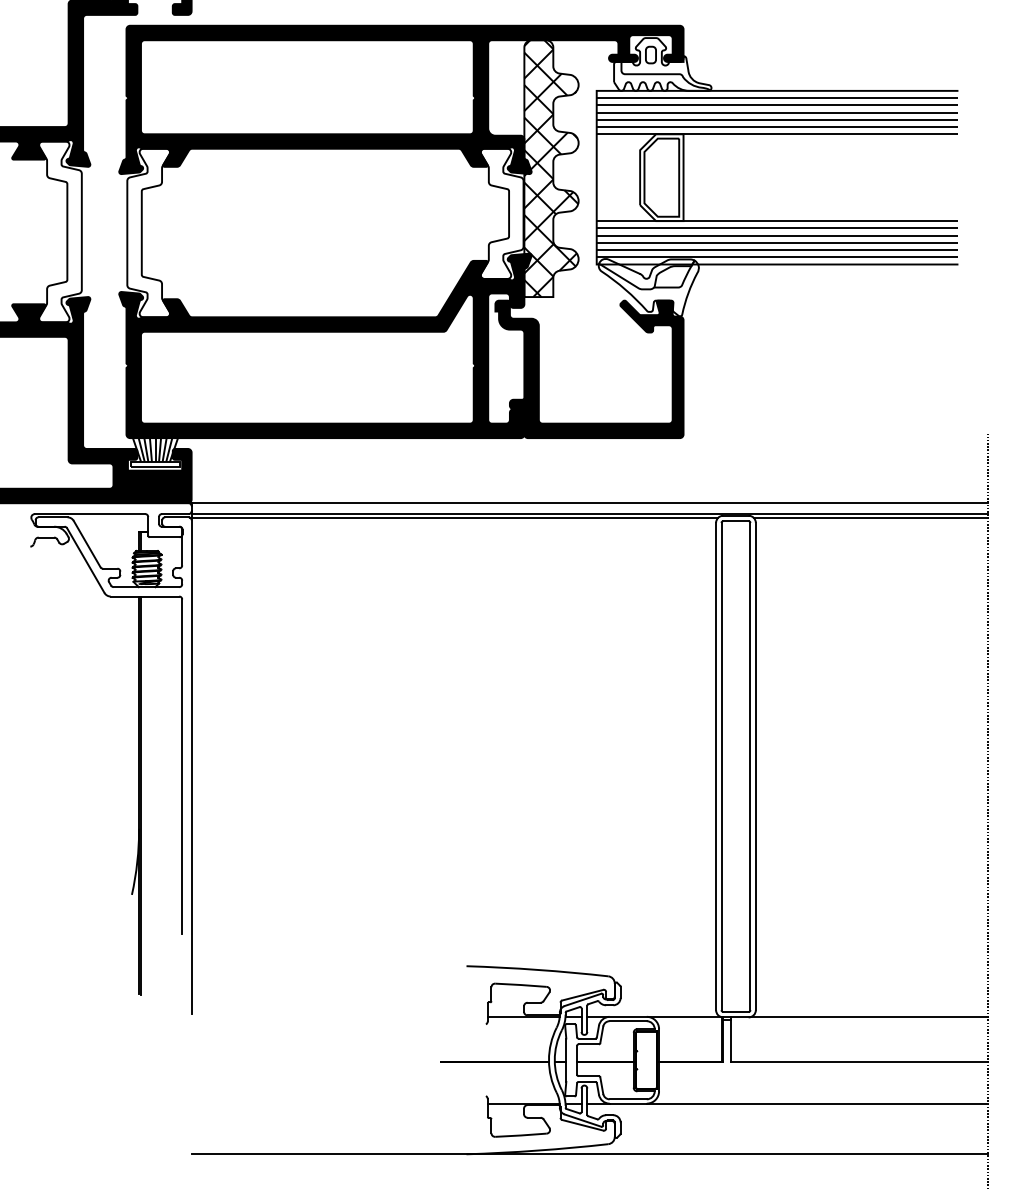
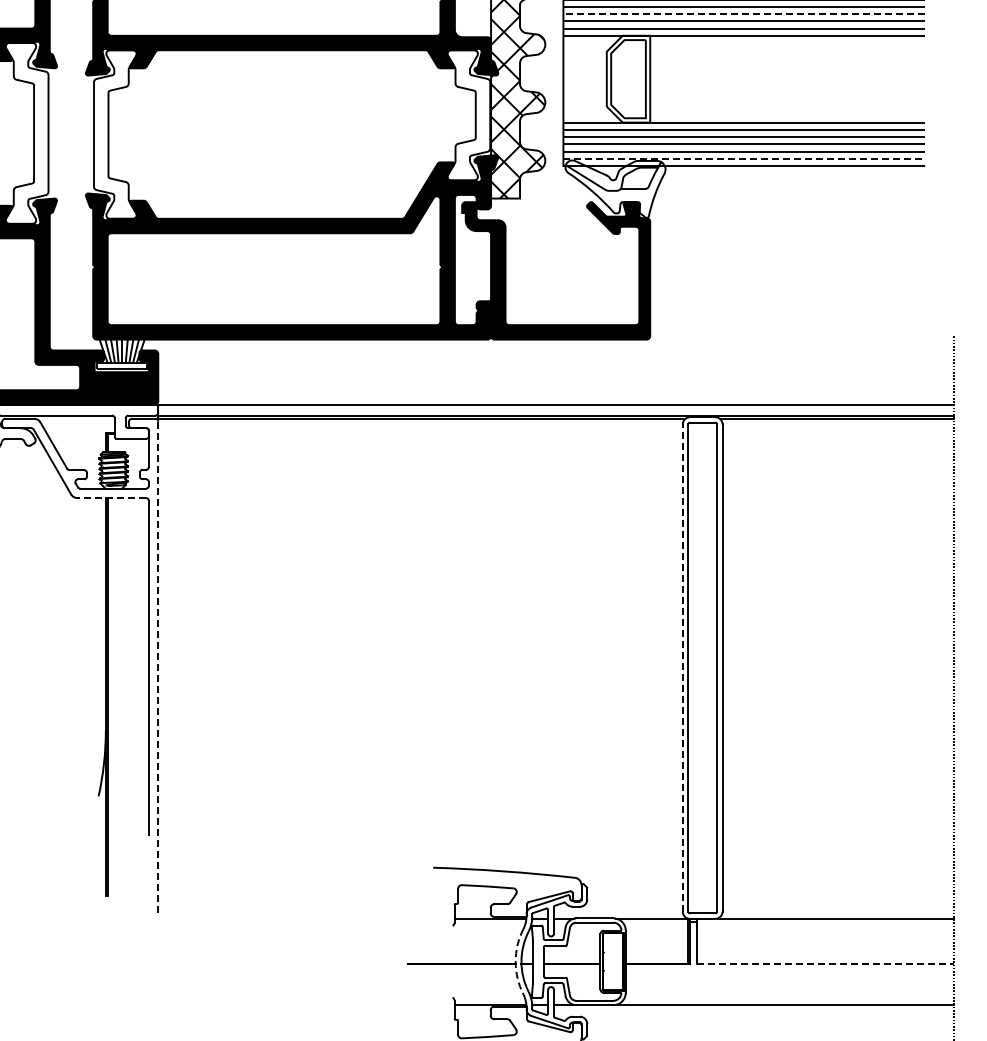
line: (777, 112) -> (744, 14), solid -> dashed
line: (777, 257) -> (744, 159), solid -> dashed
line: (144, 596) -> (111, 498), solid -> dashed
line: (191, 766) -> (158, 668), solid -> dashed
line: (716, 766) -> (683, 668), solid -> dashed
arc: (548, 1060) -> (515, 962), solid -> dashed
line: (859, 1062) -> (826, 964), solid -> dashed

